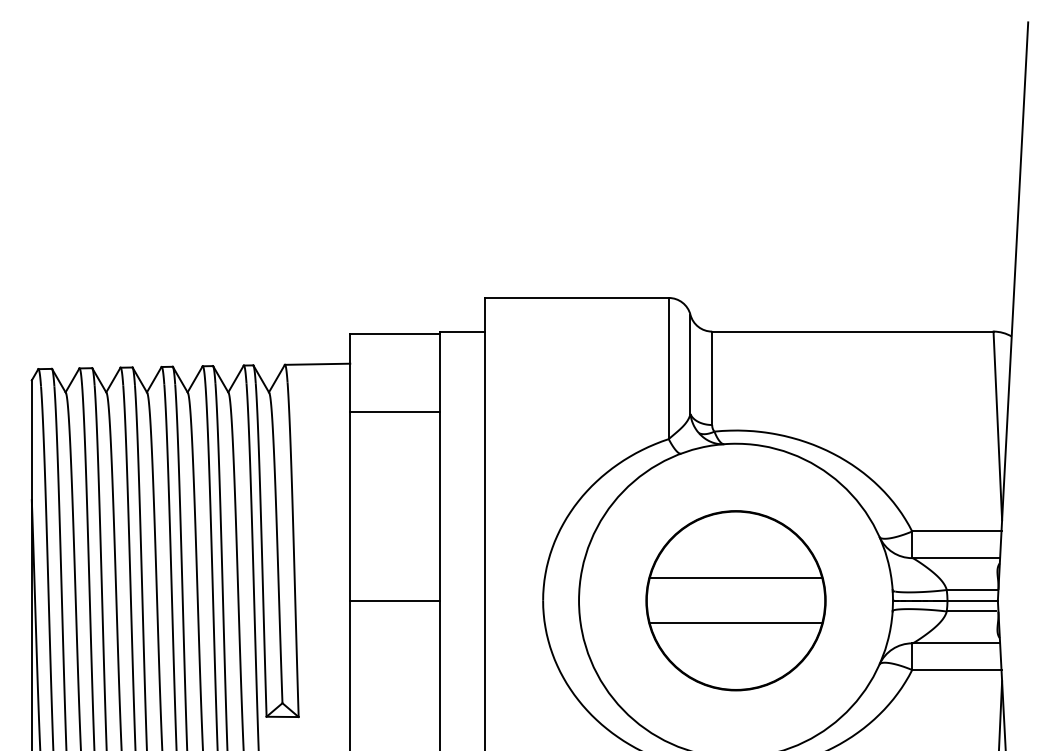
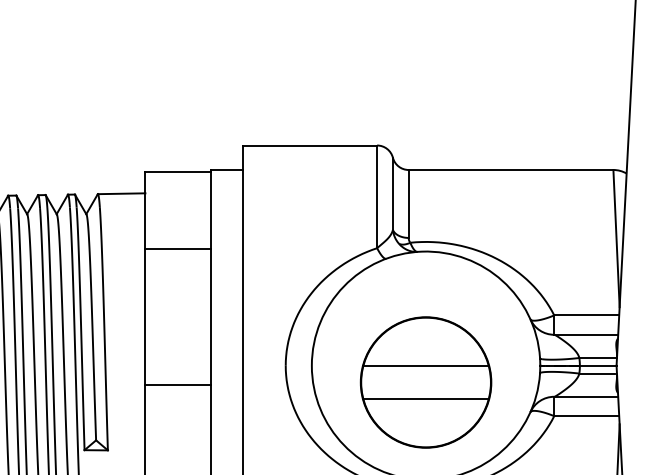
line: (394, 411) -> (177, 248), moved
line: (394, 600) -> (177, 385), moved
part: (735, 600) -> (425, 382), moved

